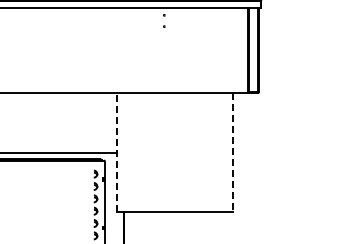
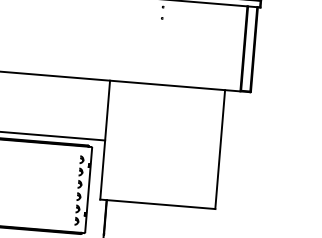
line: (117, 152) -> (105, 140), dashed -> solid
line: (232, 152) -> (219, 149), dashed -> solid

